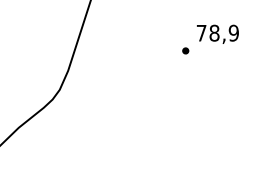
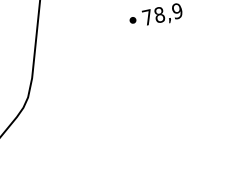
part: (185, 50) -> (132, 19), moved

